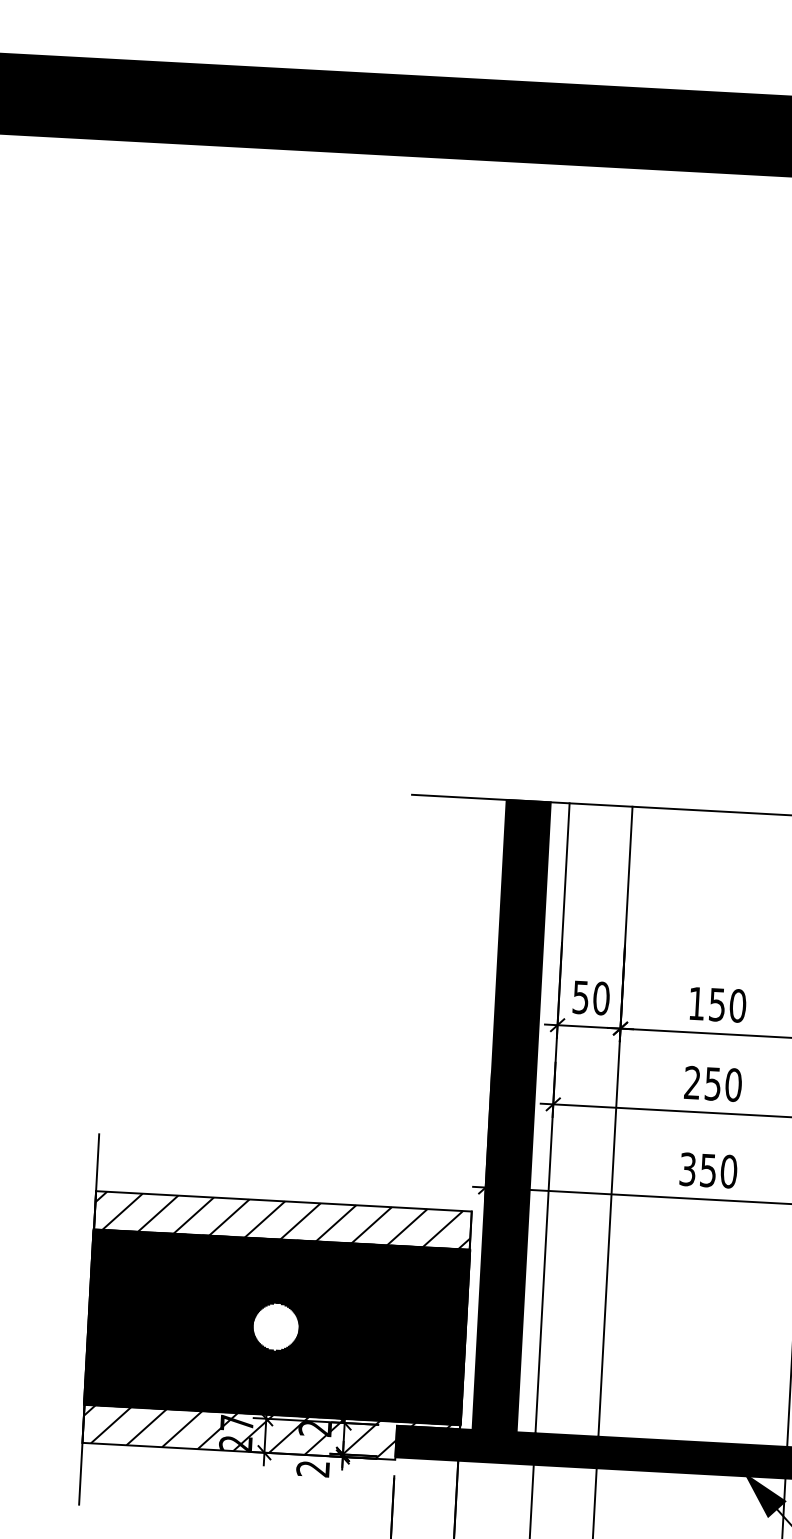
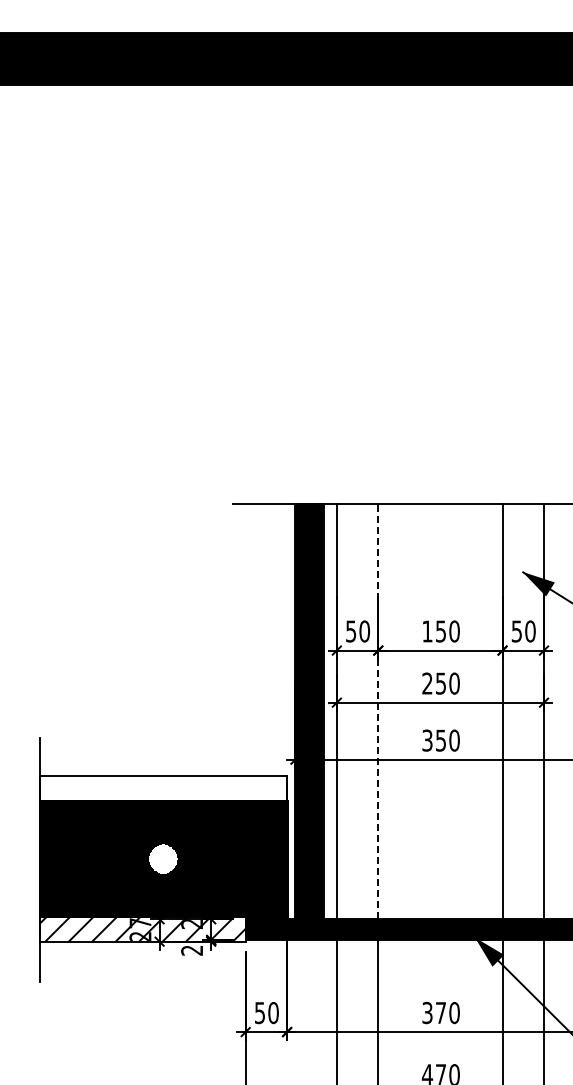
line: (615, 1121) -> (378, 711), solid -> dashed
hatch: (282, 1220) -> (163, 788), removed

